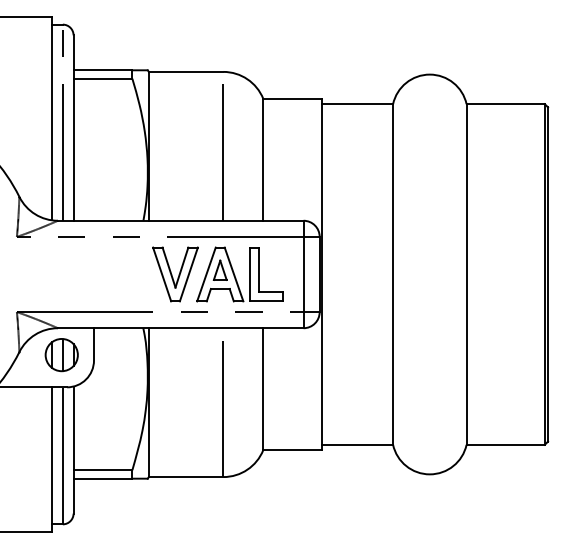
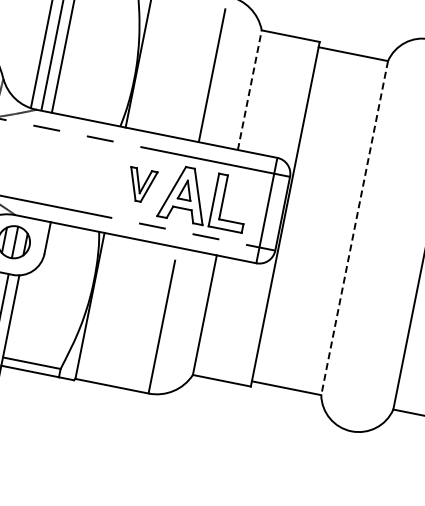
line: (263, 159) -> (250, 89), solid -> dashed
part: (175, 274) -> (141, 185), size x0.6
line: (393, 274) -> (355, 228), solid -> dashed

